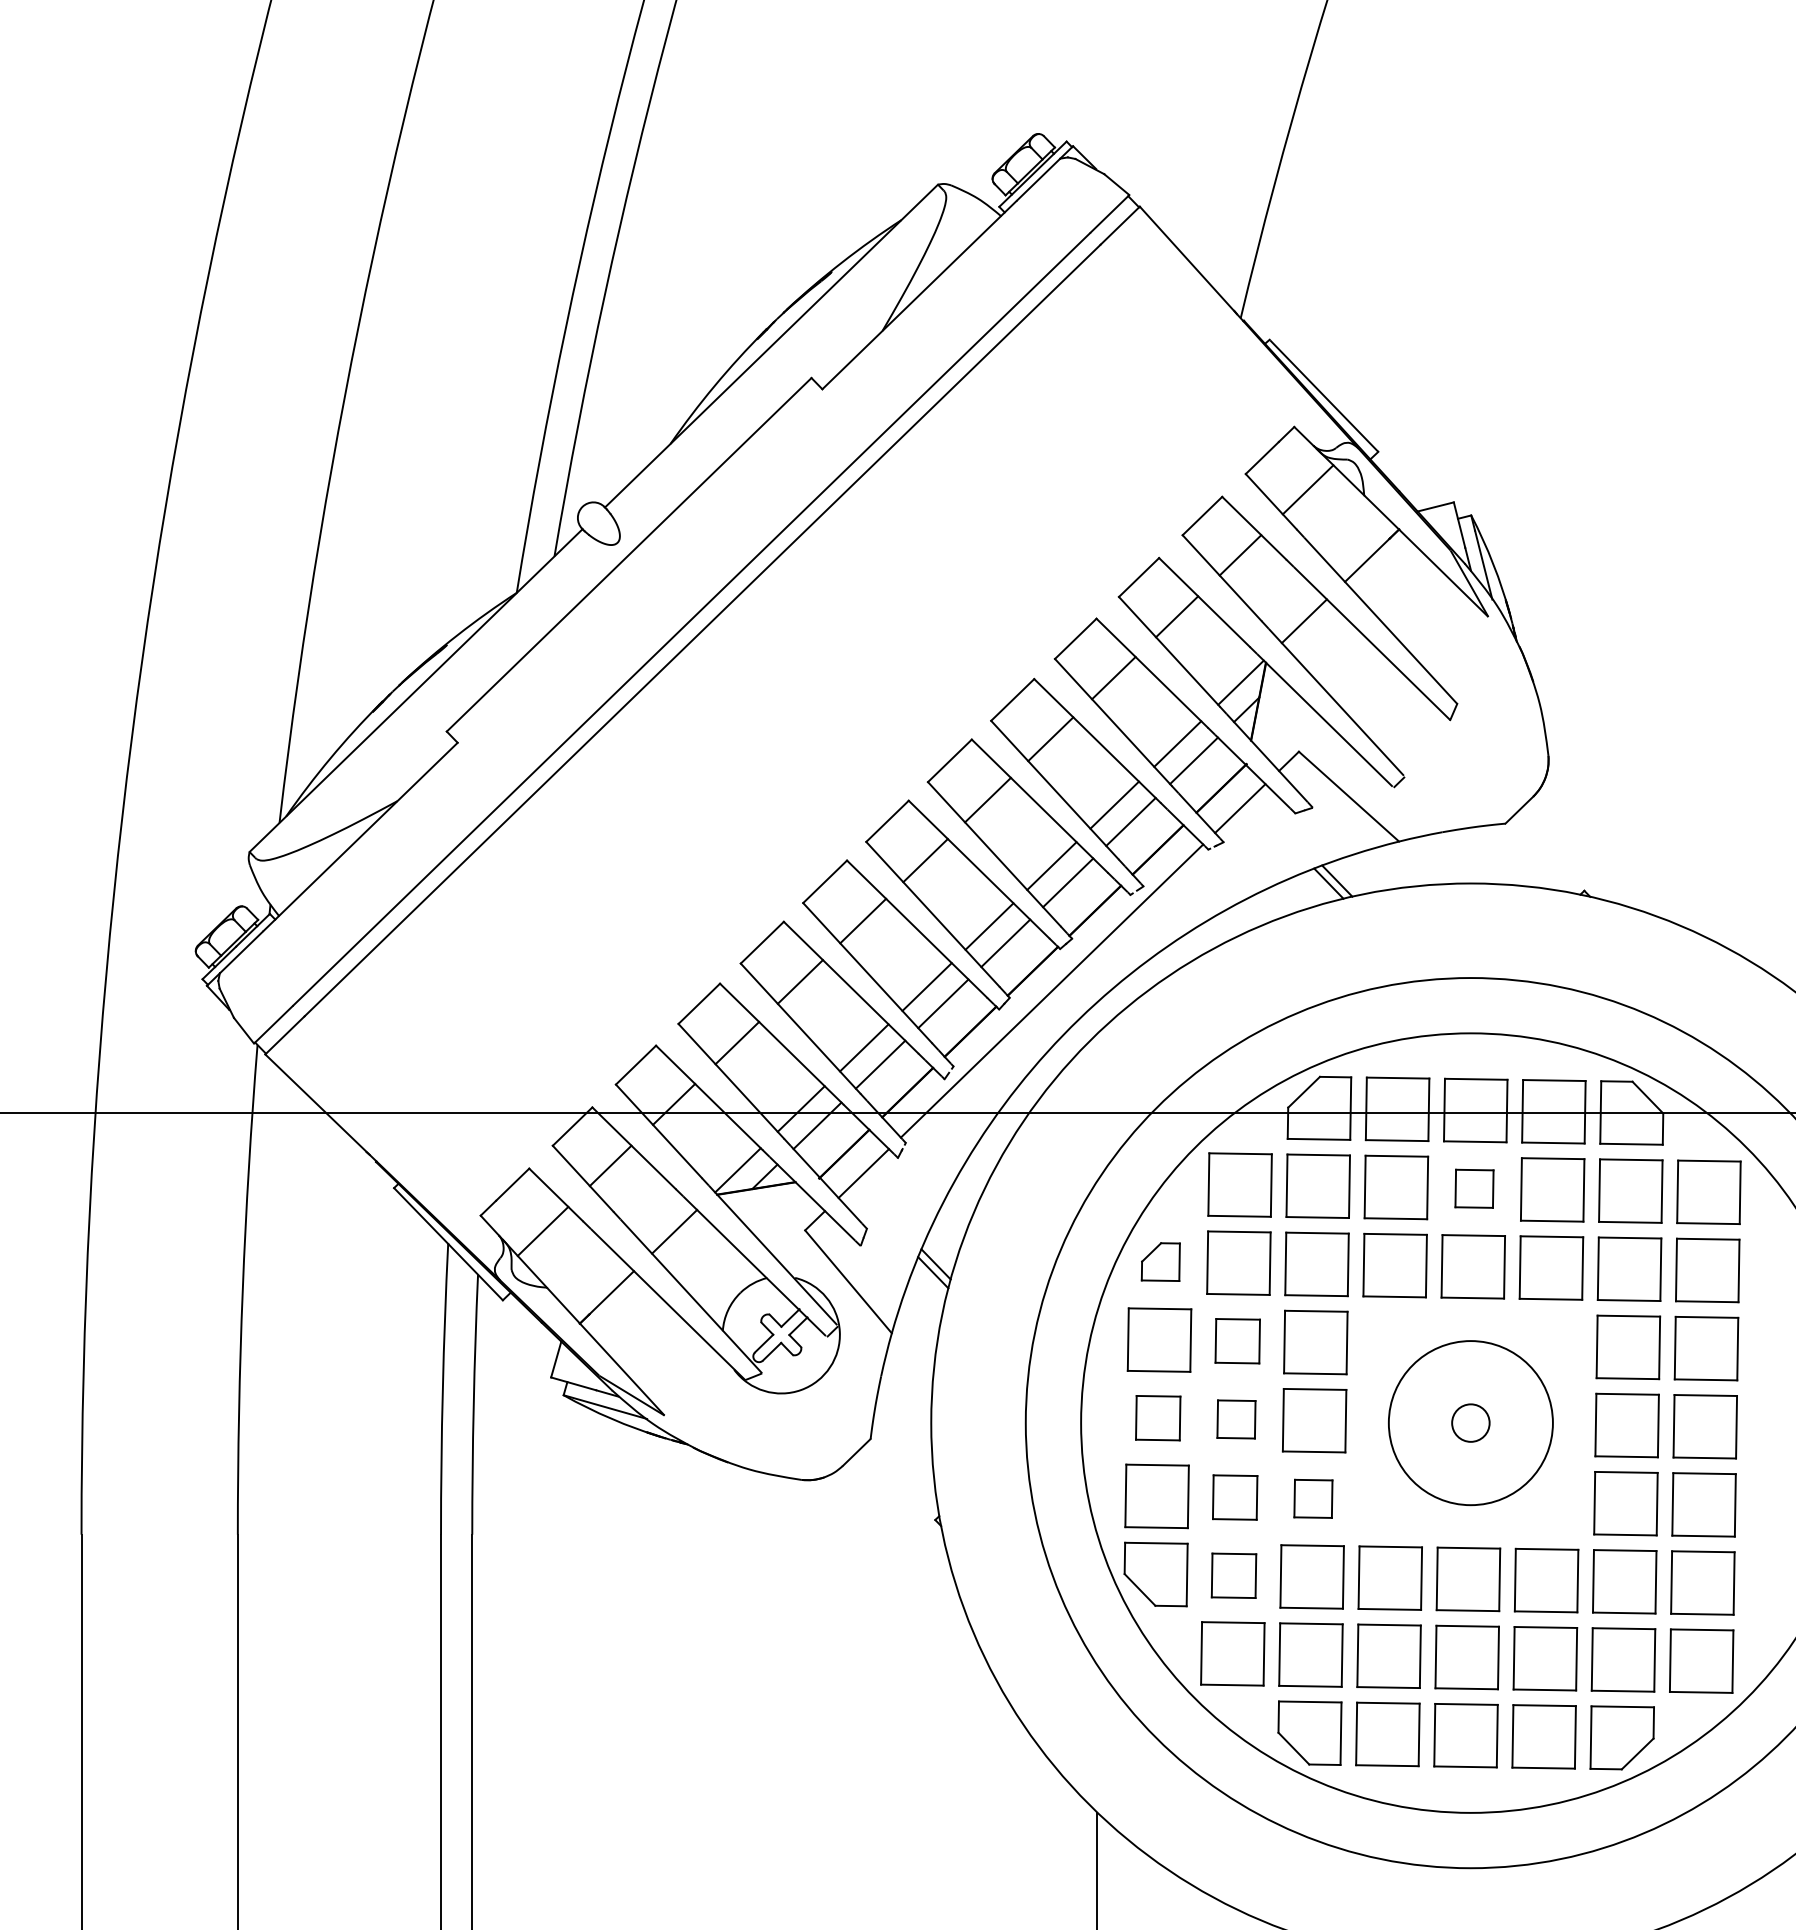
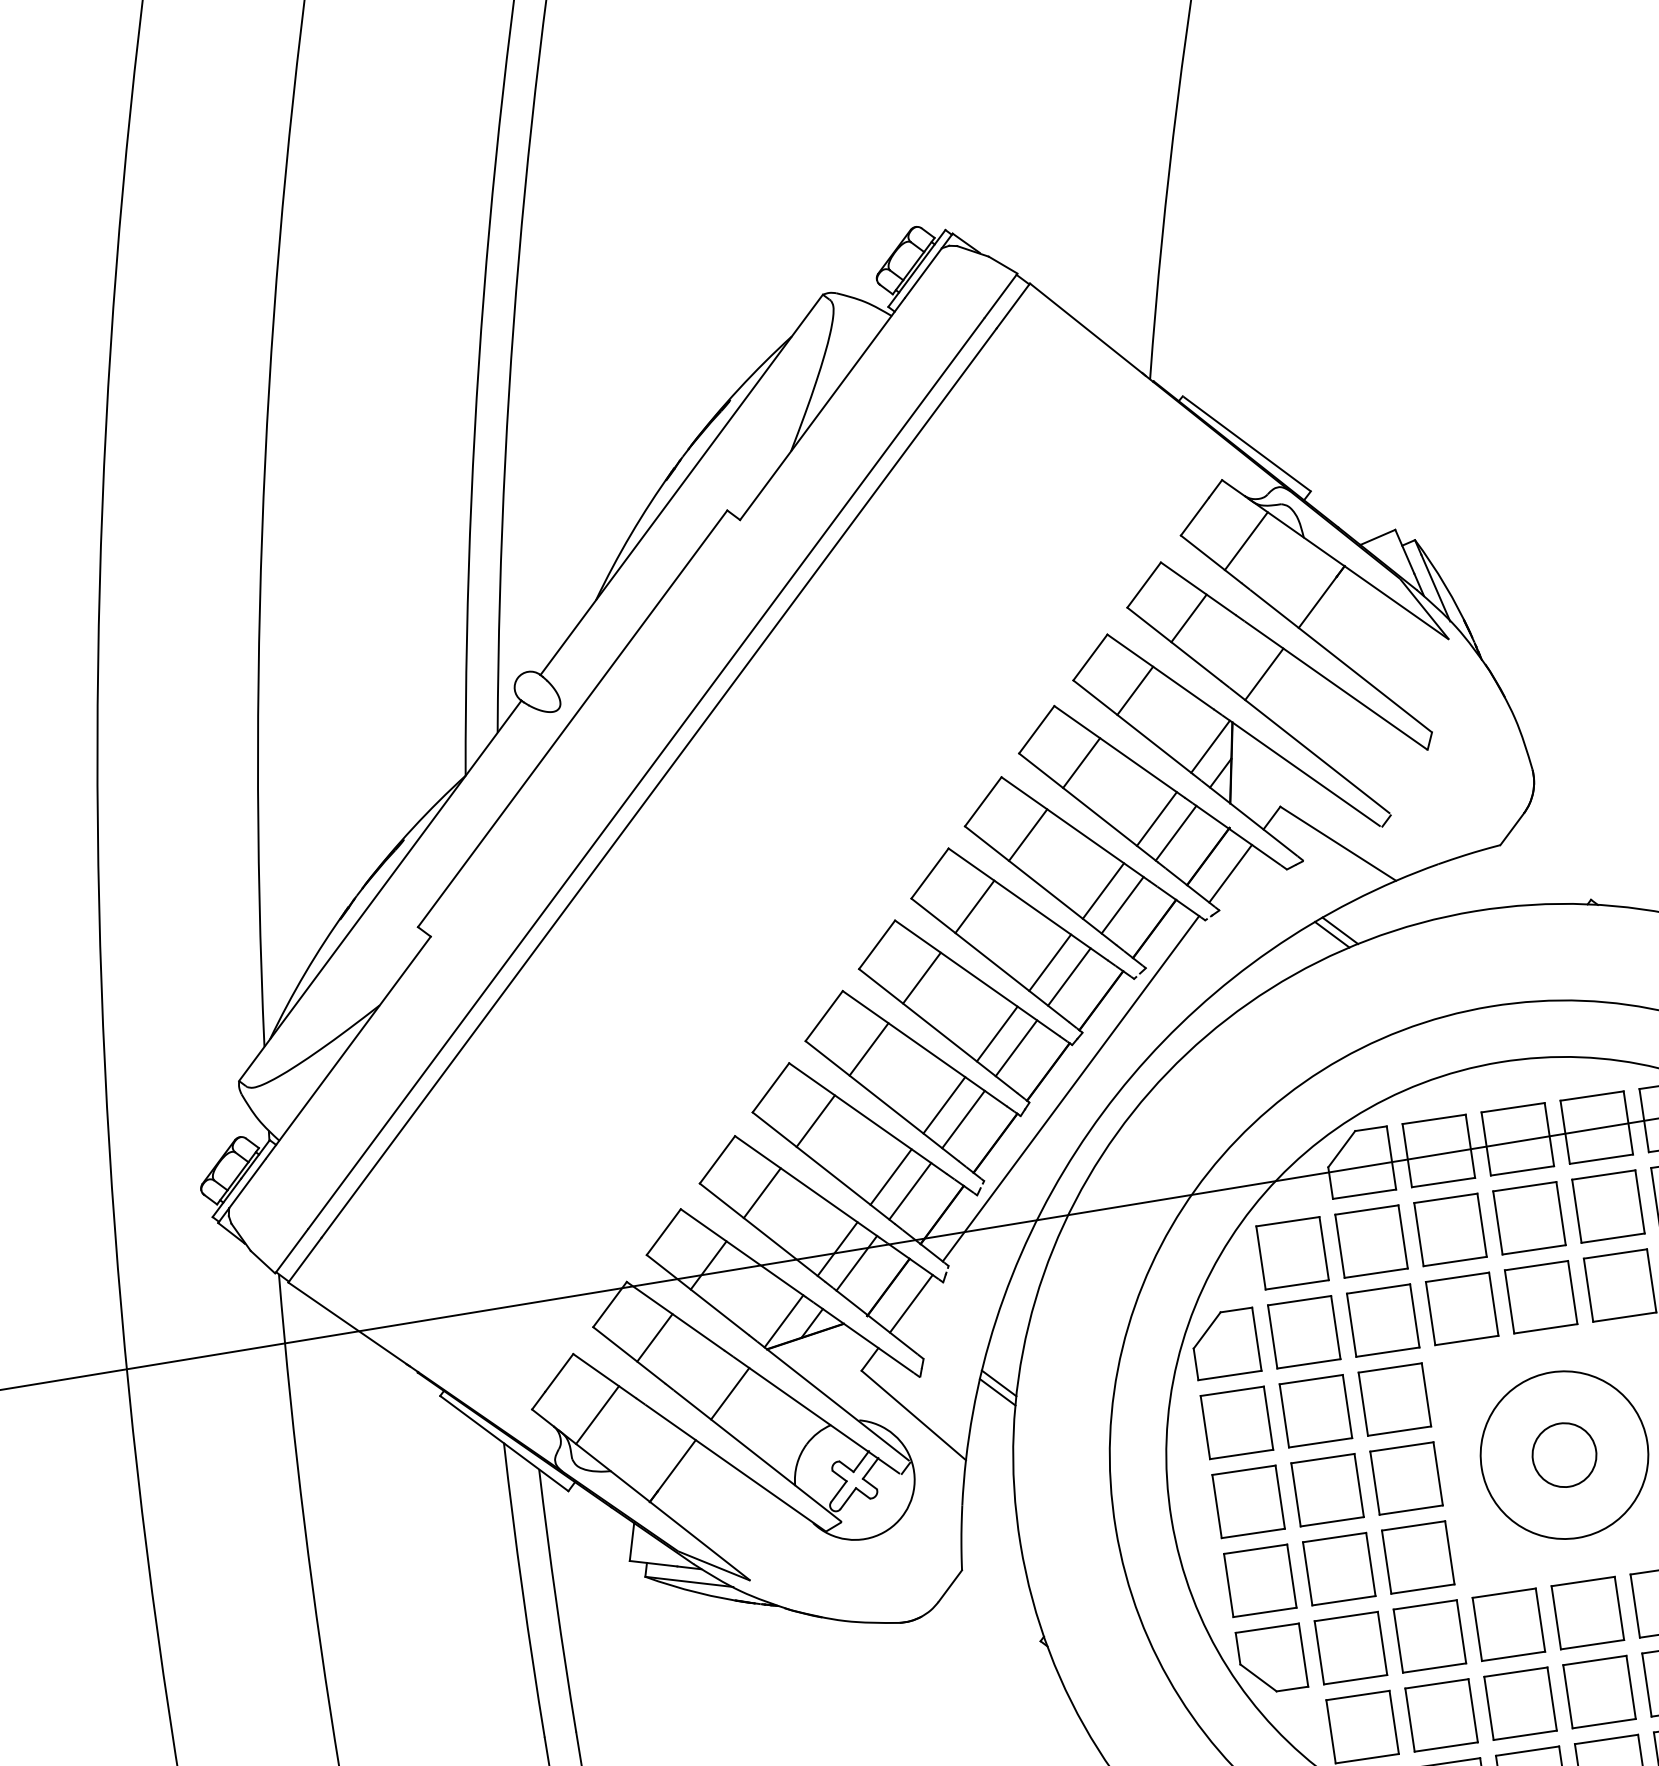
part: (1474, 1188) -> (1529, 1218), size x1.67
part: (1160, 1261) -> (1224, 1343), size x1.67
part: (1237, 1340) -> (1315, 1410), size x1.43
part: (1157, 1417) -> (1247, 1501), size x1.43
part: (1236, 1419) -> (1327, 1490), size x1.67
circle: (1470, 1422) -> (1564, 1454), size x1.67
part: (1234, 1497) -> (1338, 1569), size x1.43
part: (1313, 1498) -> (1418, 1557), size x1.67
part: (1233, 1575) -> (1350, 1647), size x1.43

